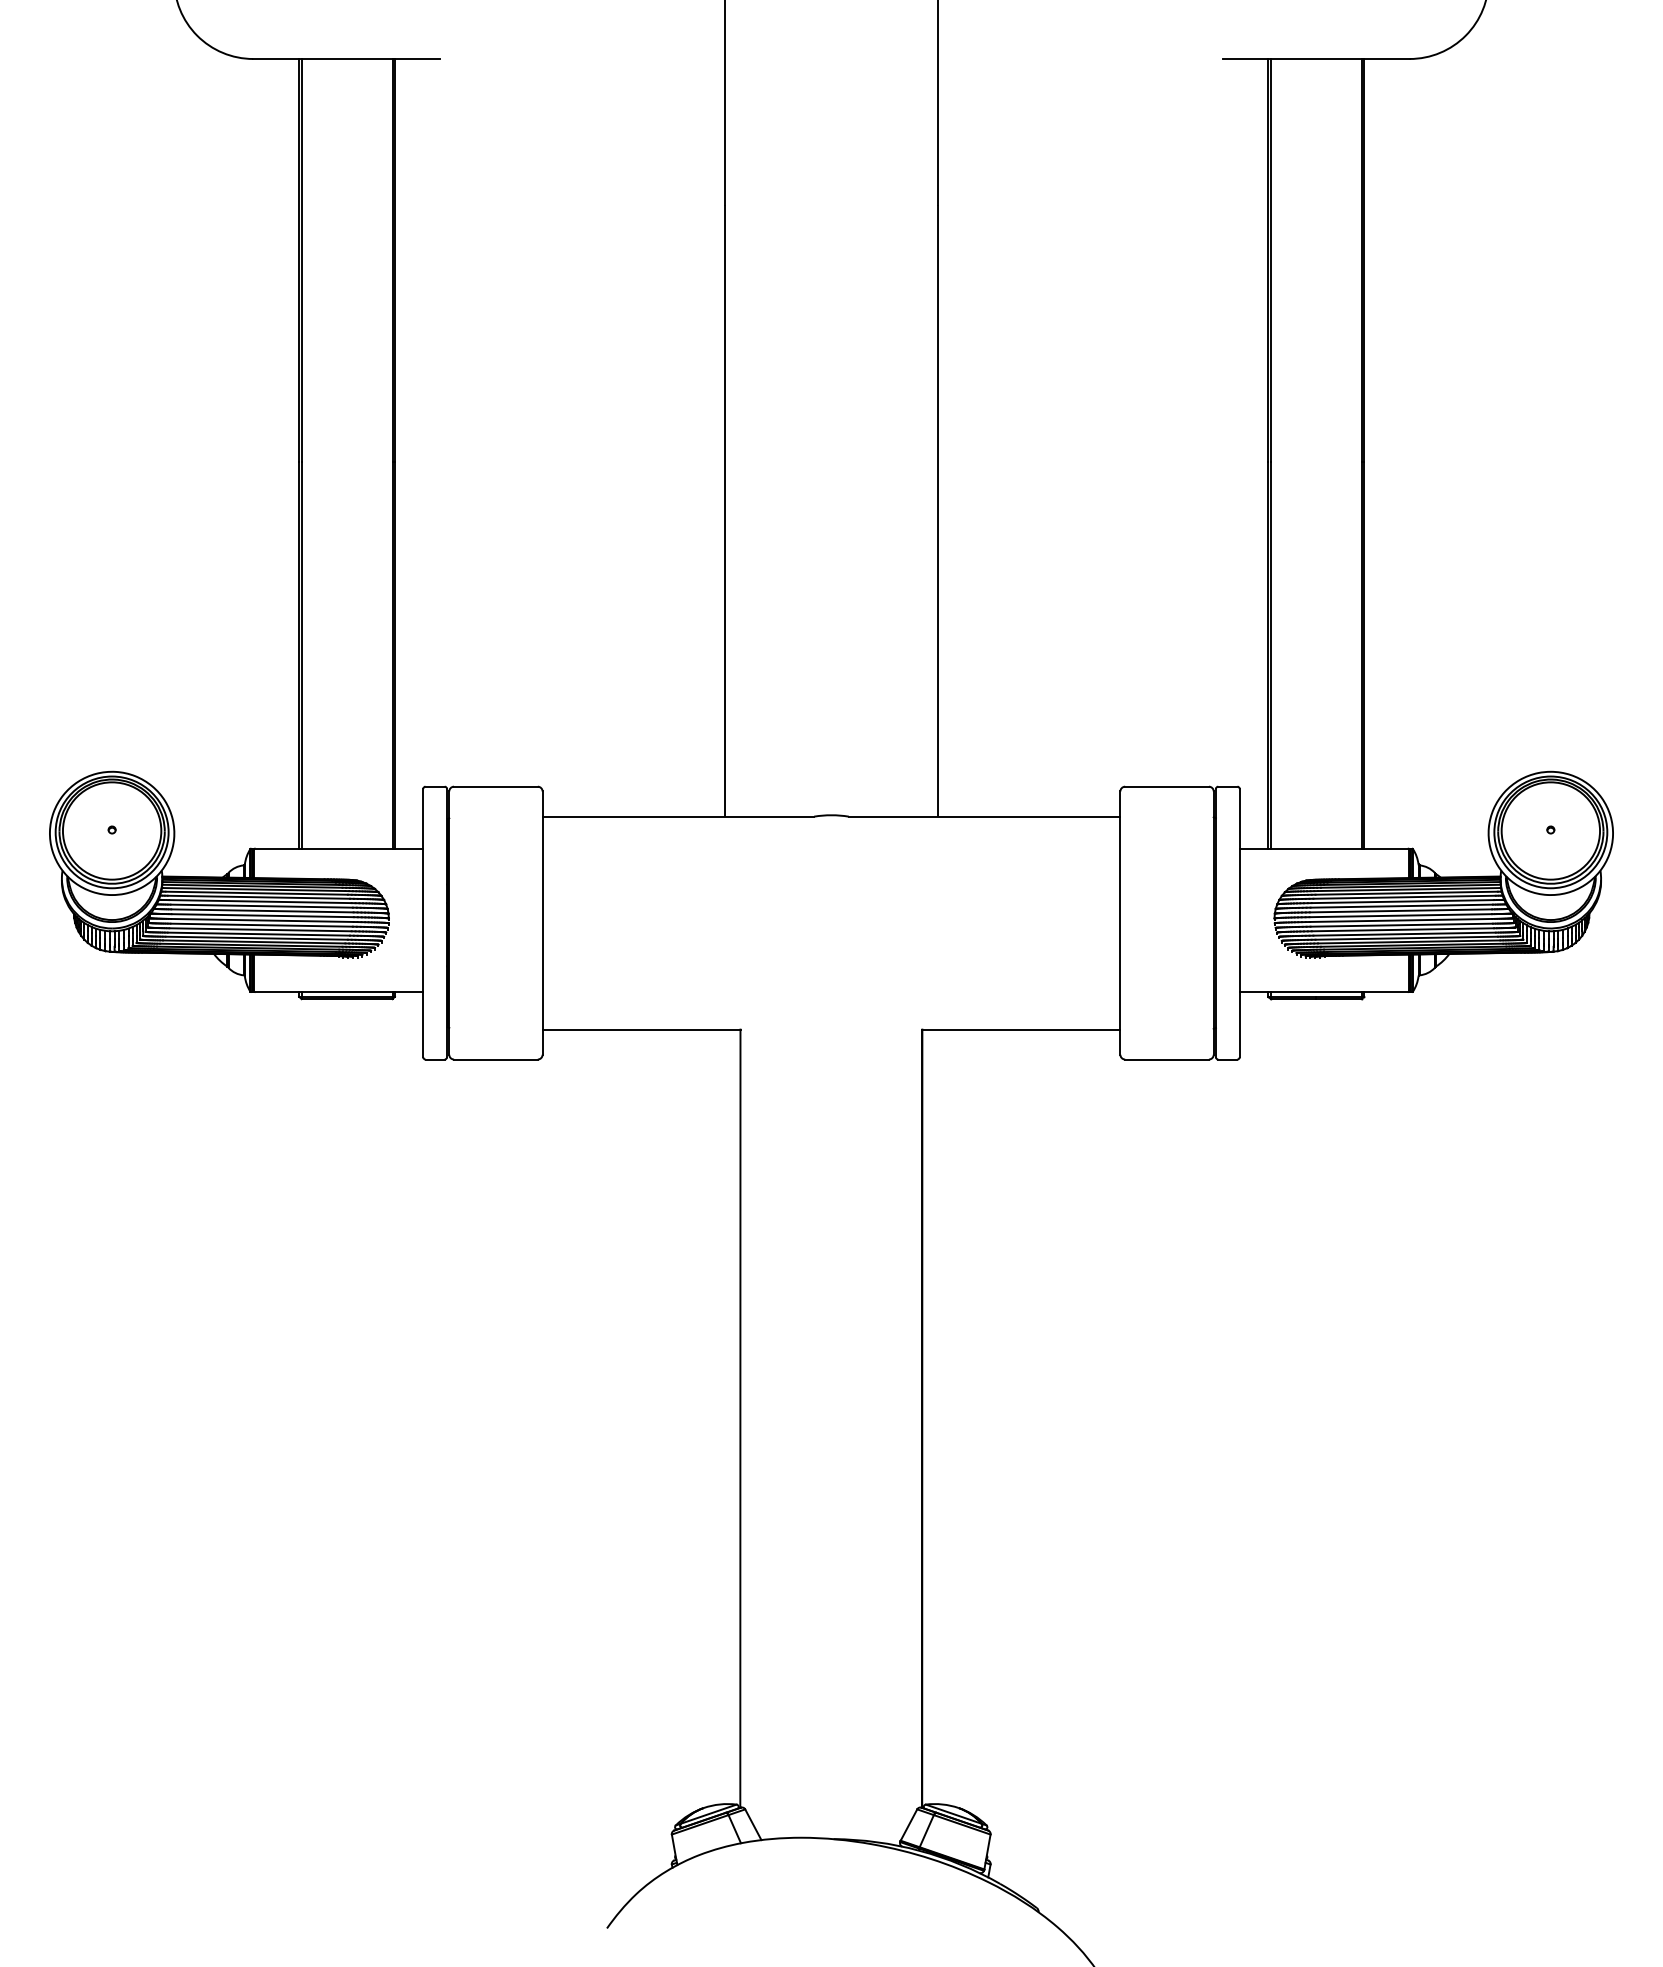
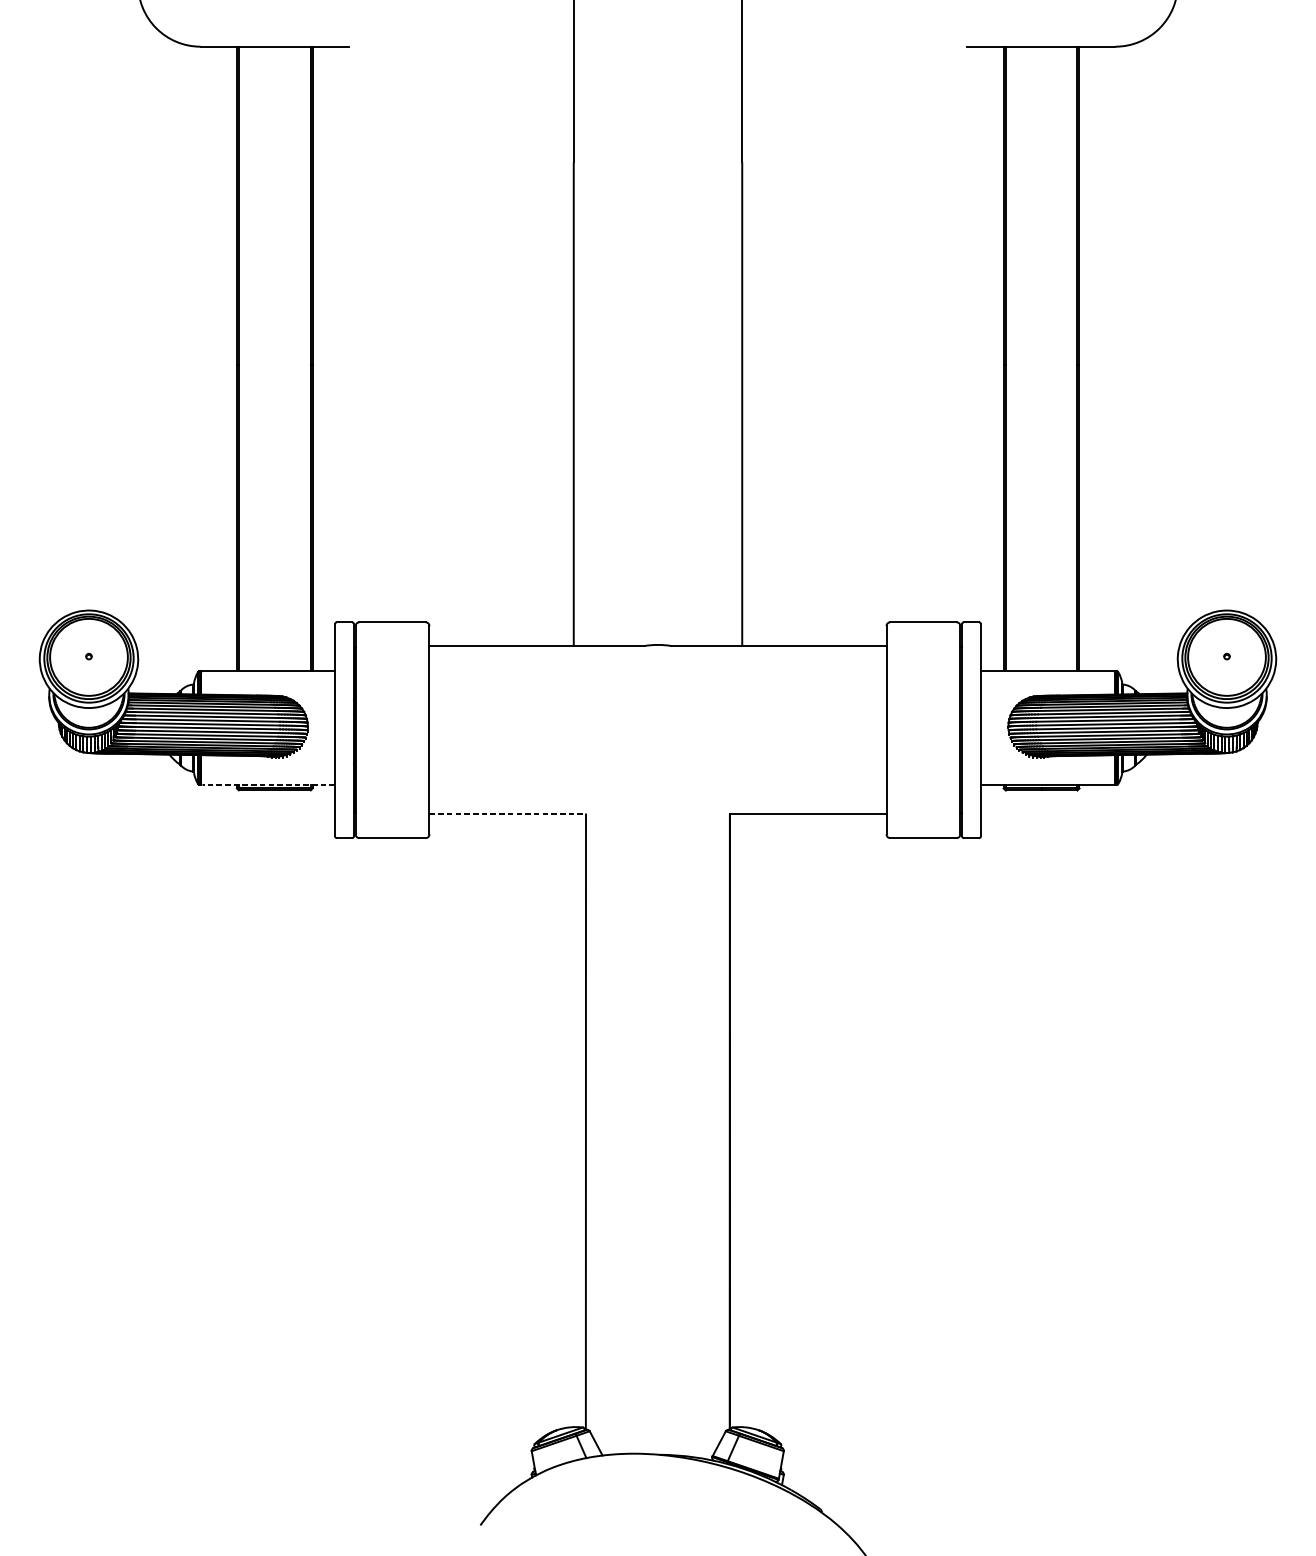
line: (339, 992) -> (268, 785), solid -> dashed
line: (641, 1029) -> (507, 814), solid -> dashed

